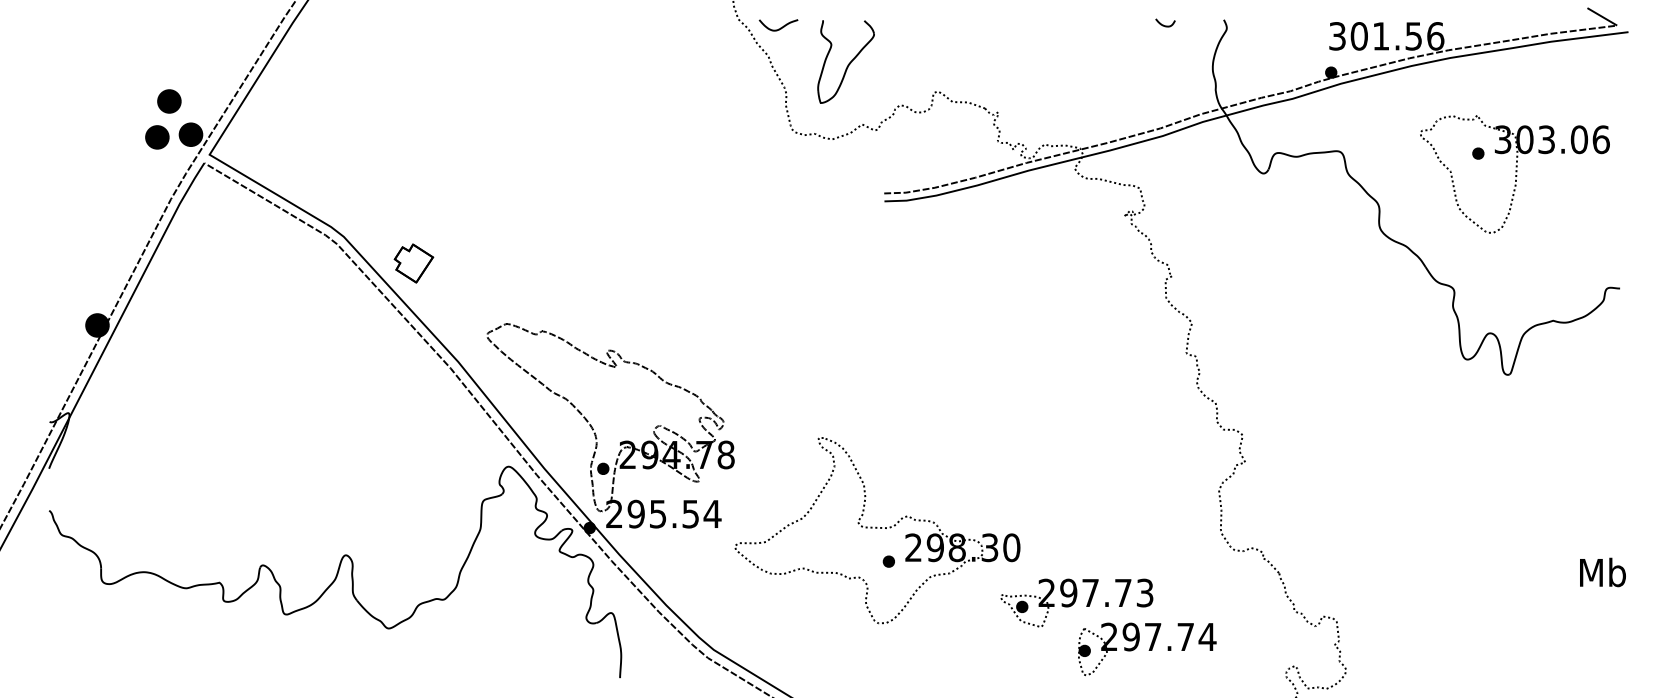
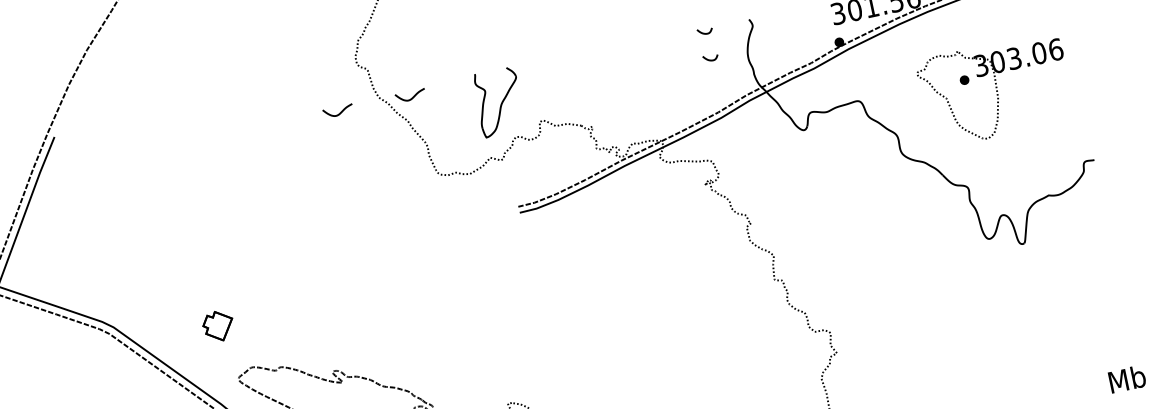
curve: (685, 27) -> (340, 112), added
curve: (1163, 59) -> (709, 59), added
part: (845, 61) -> (498, 101), moved
part: (413, 263) -> (218, 326), moved

